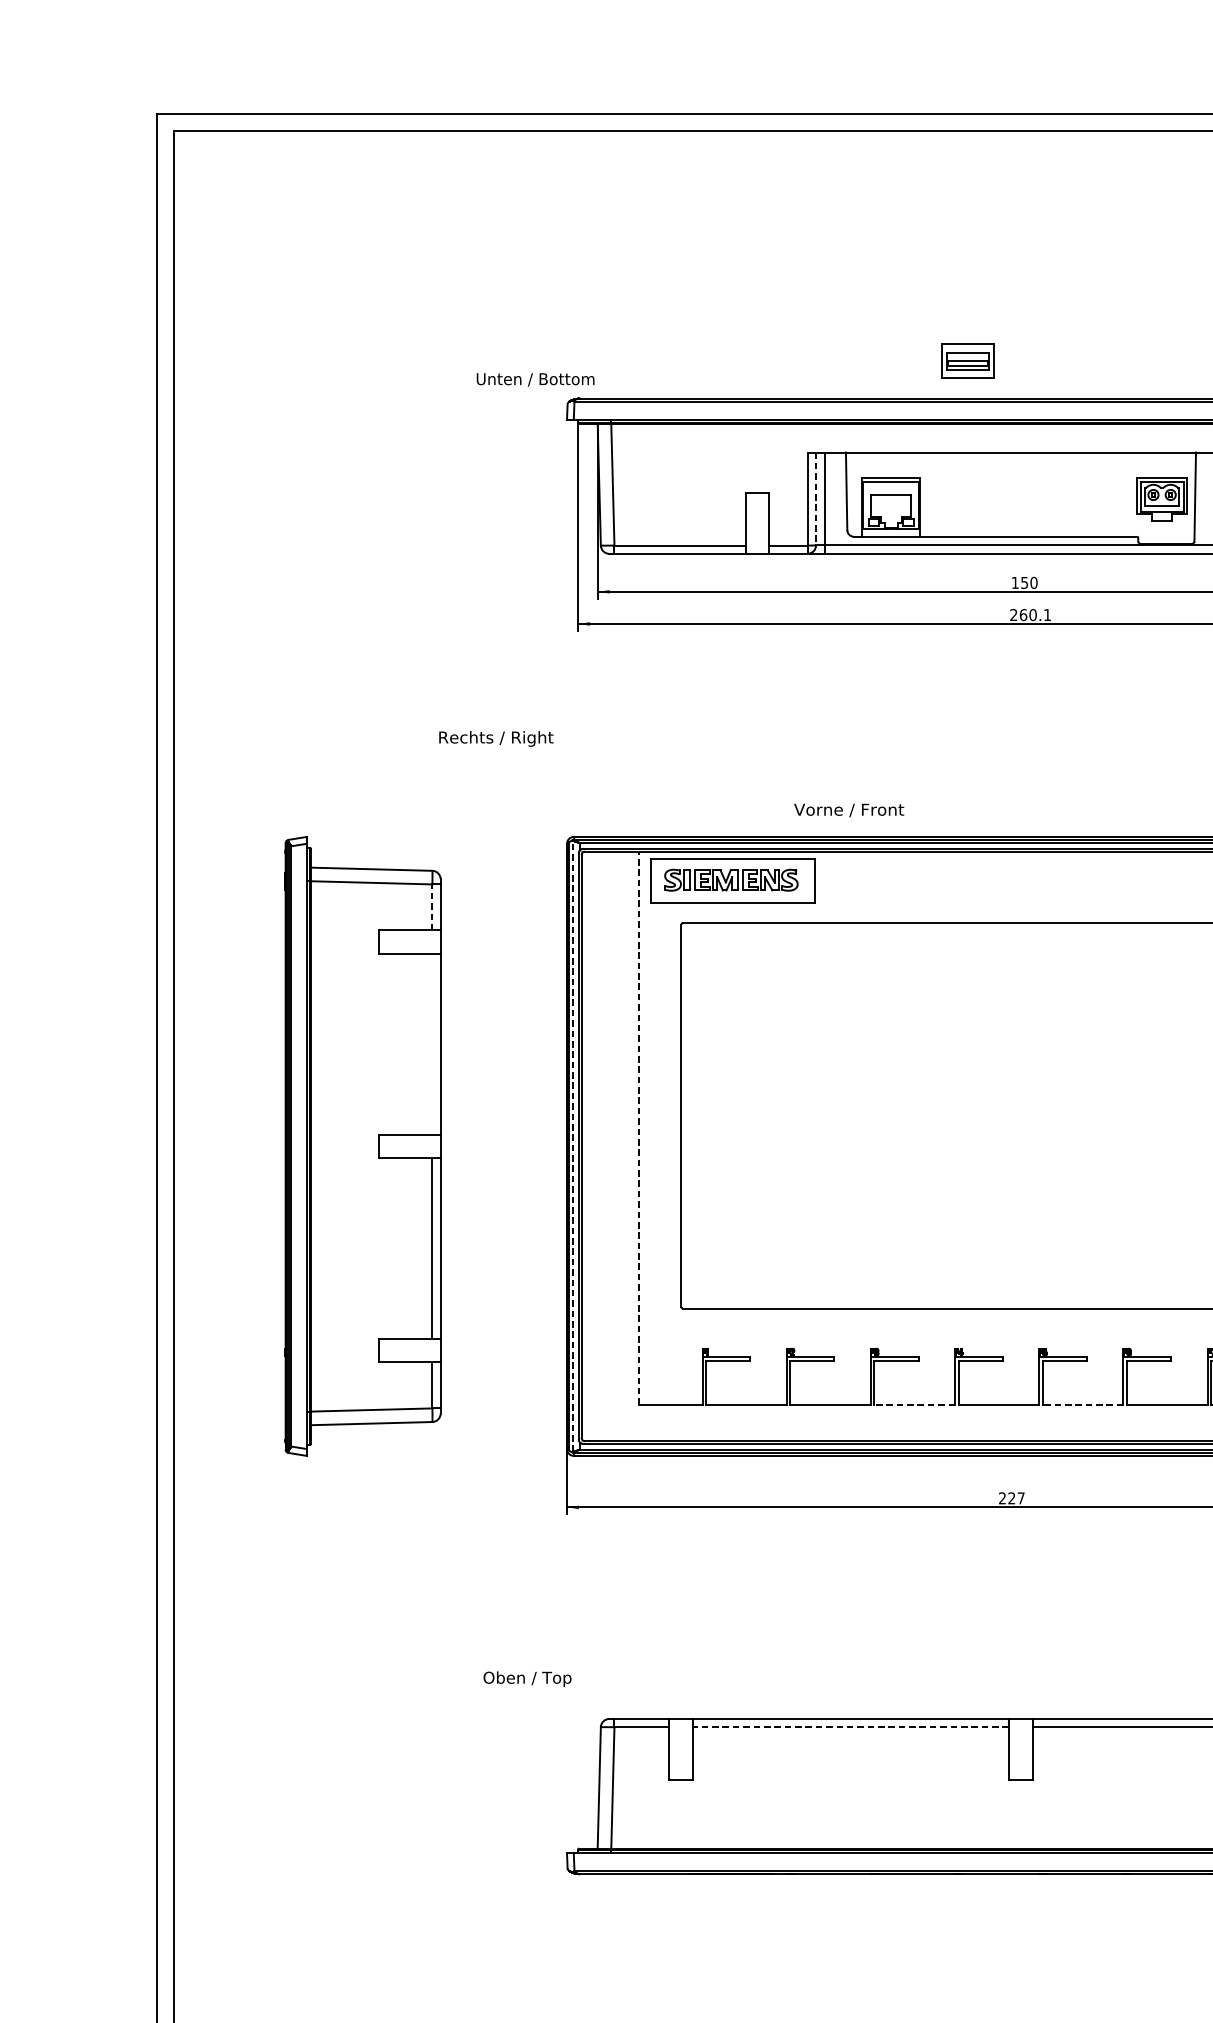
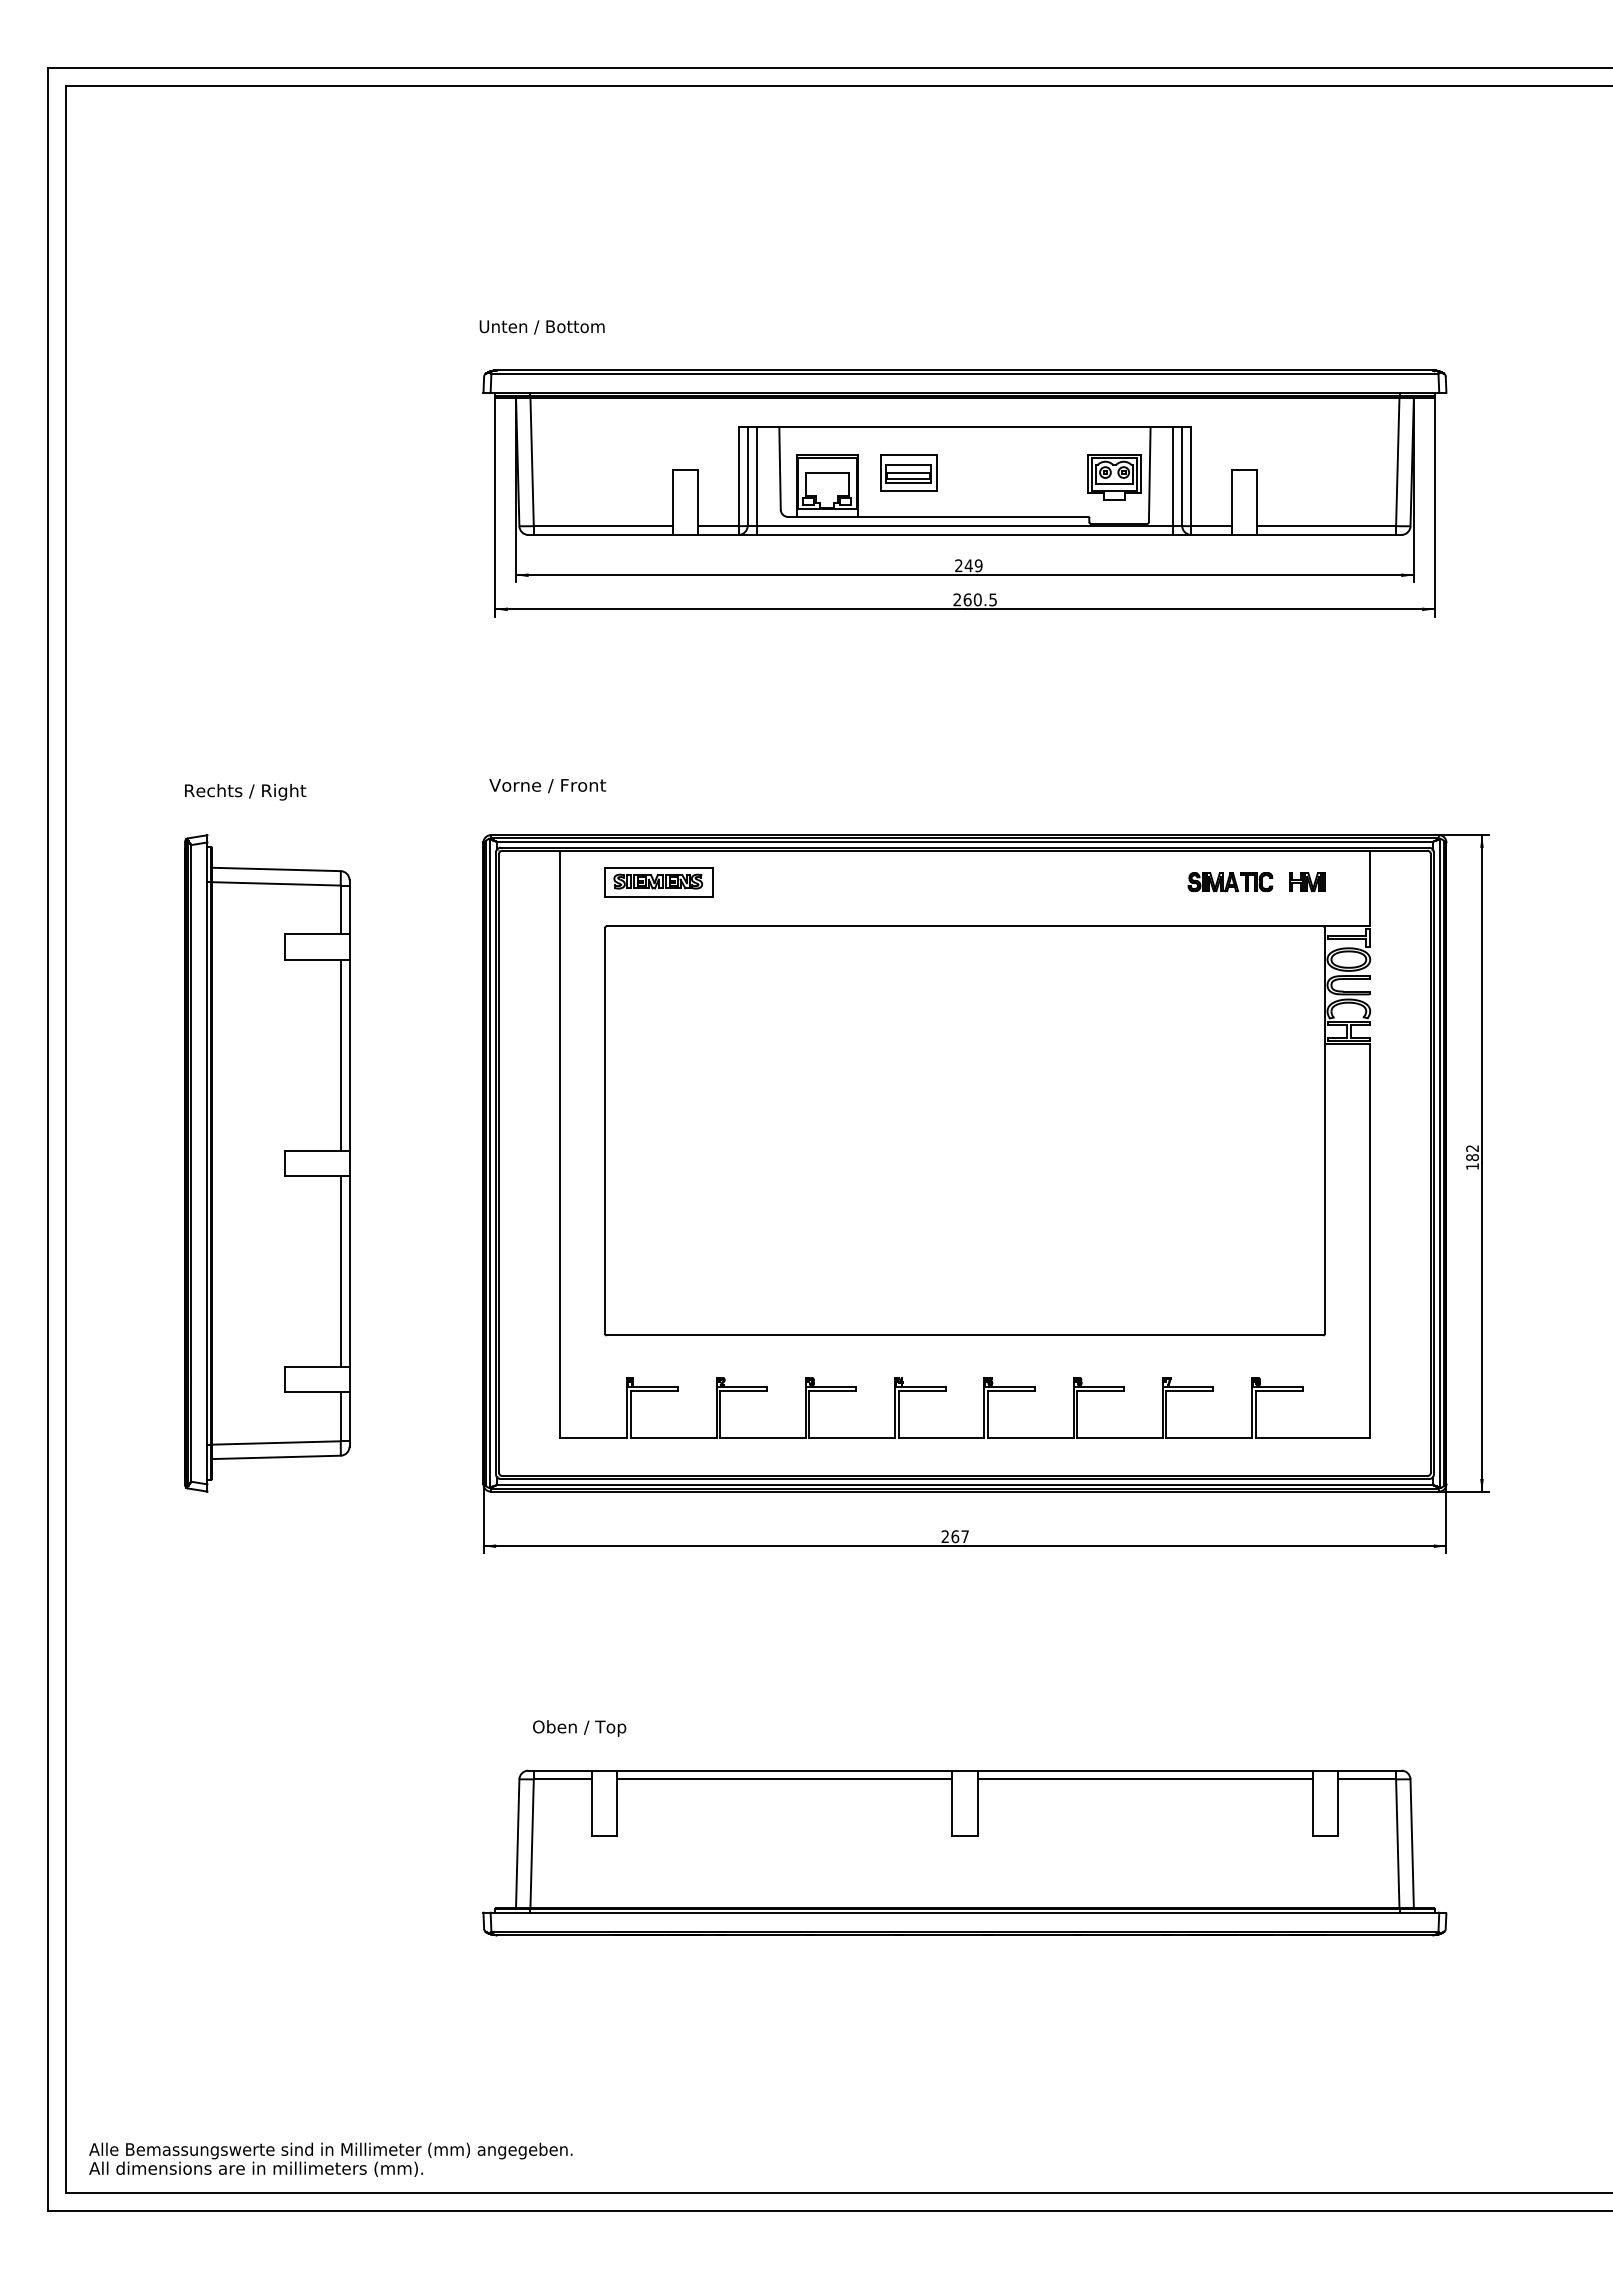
part: (967, 360) -> (908, 472), moved
text: (534, 379) -> (541, 327), moved
line: (815, 499) -> (747, 477), dashed -> solid
text: (1024, 582) -> (968, 565), 150 -> 249
text: (1046, 614) -> (992, 599), 260.1 -> 260.5
text: (496, 739) -> (245, 792), moved
text: (848, 810) -> (547, 786), moved
part: (732, 881) -> (658, 882), size x0.62
line: (432, 906) -> (340, 909), dashed -> solid
line: (432, 1043) -> (340, 1054), added
line: (639, 1127) -> (560, 1143), dashed -> solid
line: (573, 1145) -> (490, 1162), dashed -> solid
line: (914, 1404) -> (852, 1437), dashed -> solid
line: (1082, 1404) -> (1030, 1437), dashed -> solid
text: (1012, 1498) -> (955, 1536), 227 -> 267
text: (527, 1679) -> (579, 1728), moved
line: (850, 1727) -> (784, 1779), dashed -> solid

